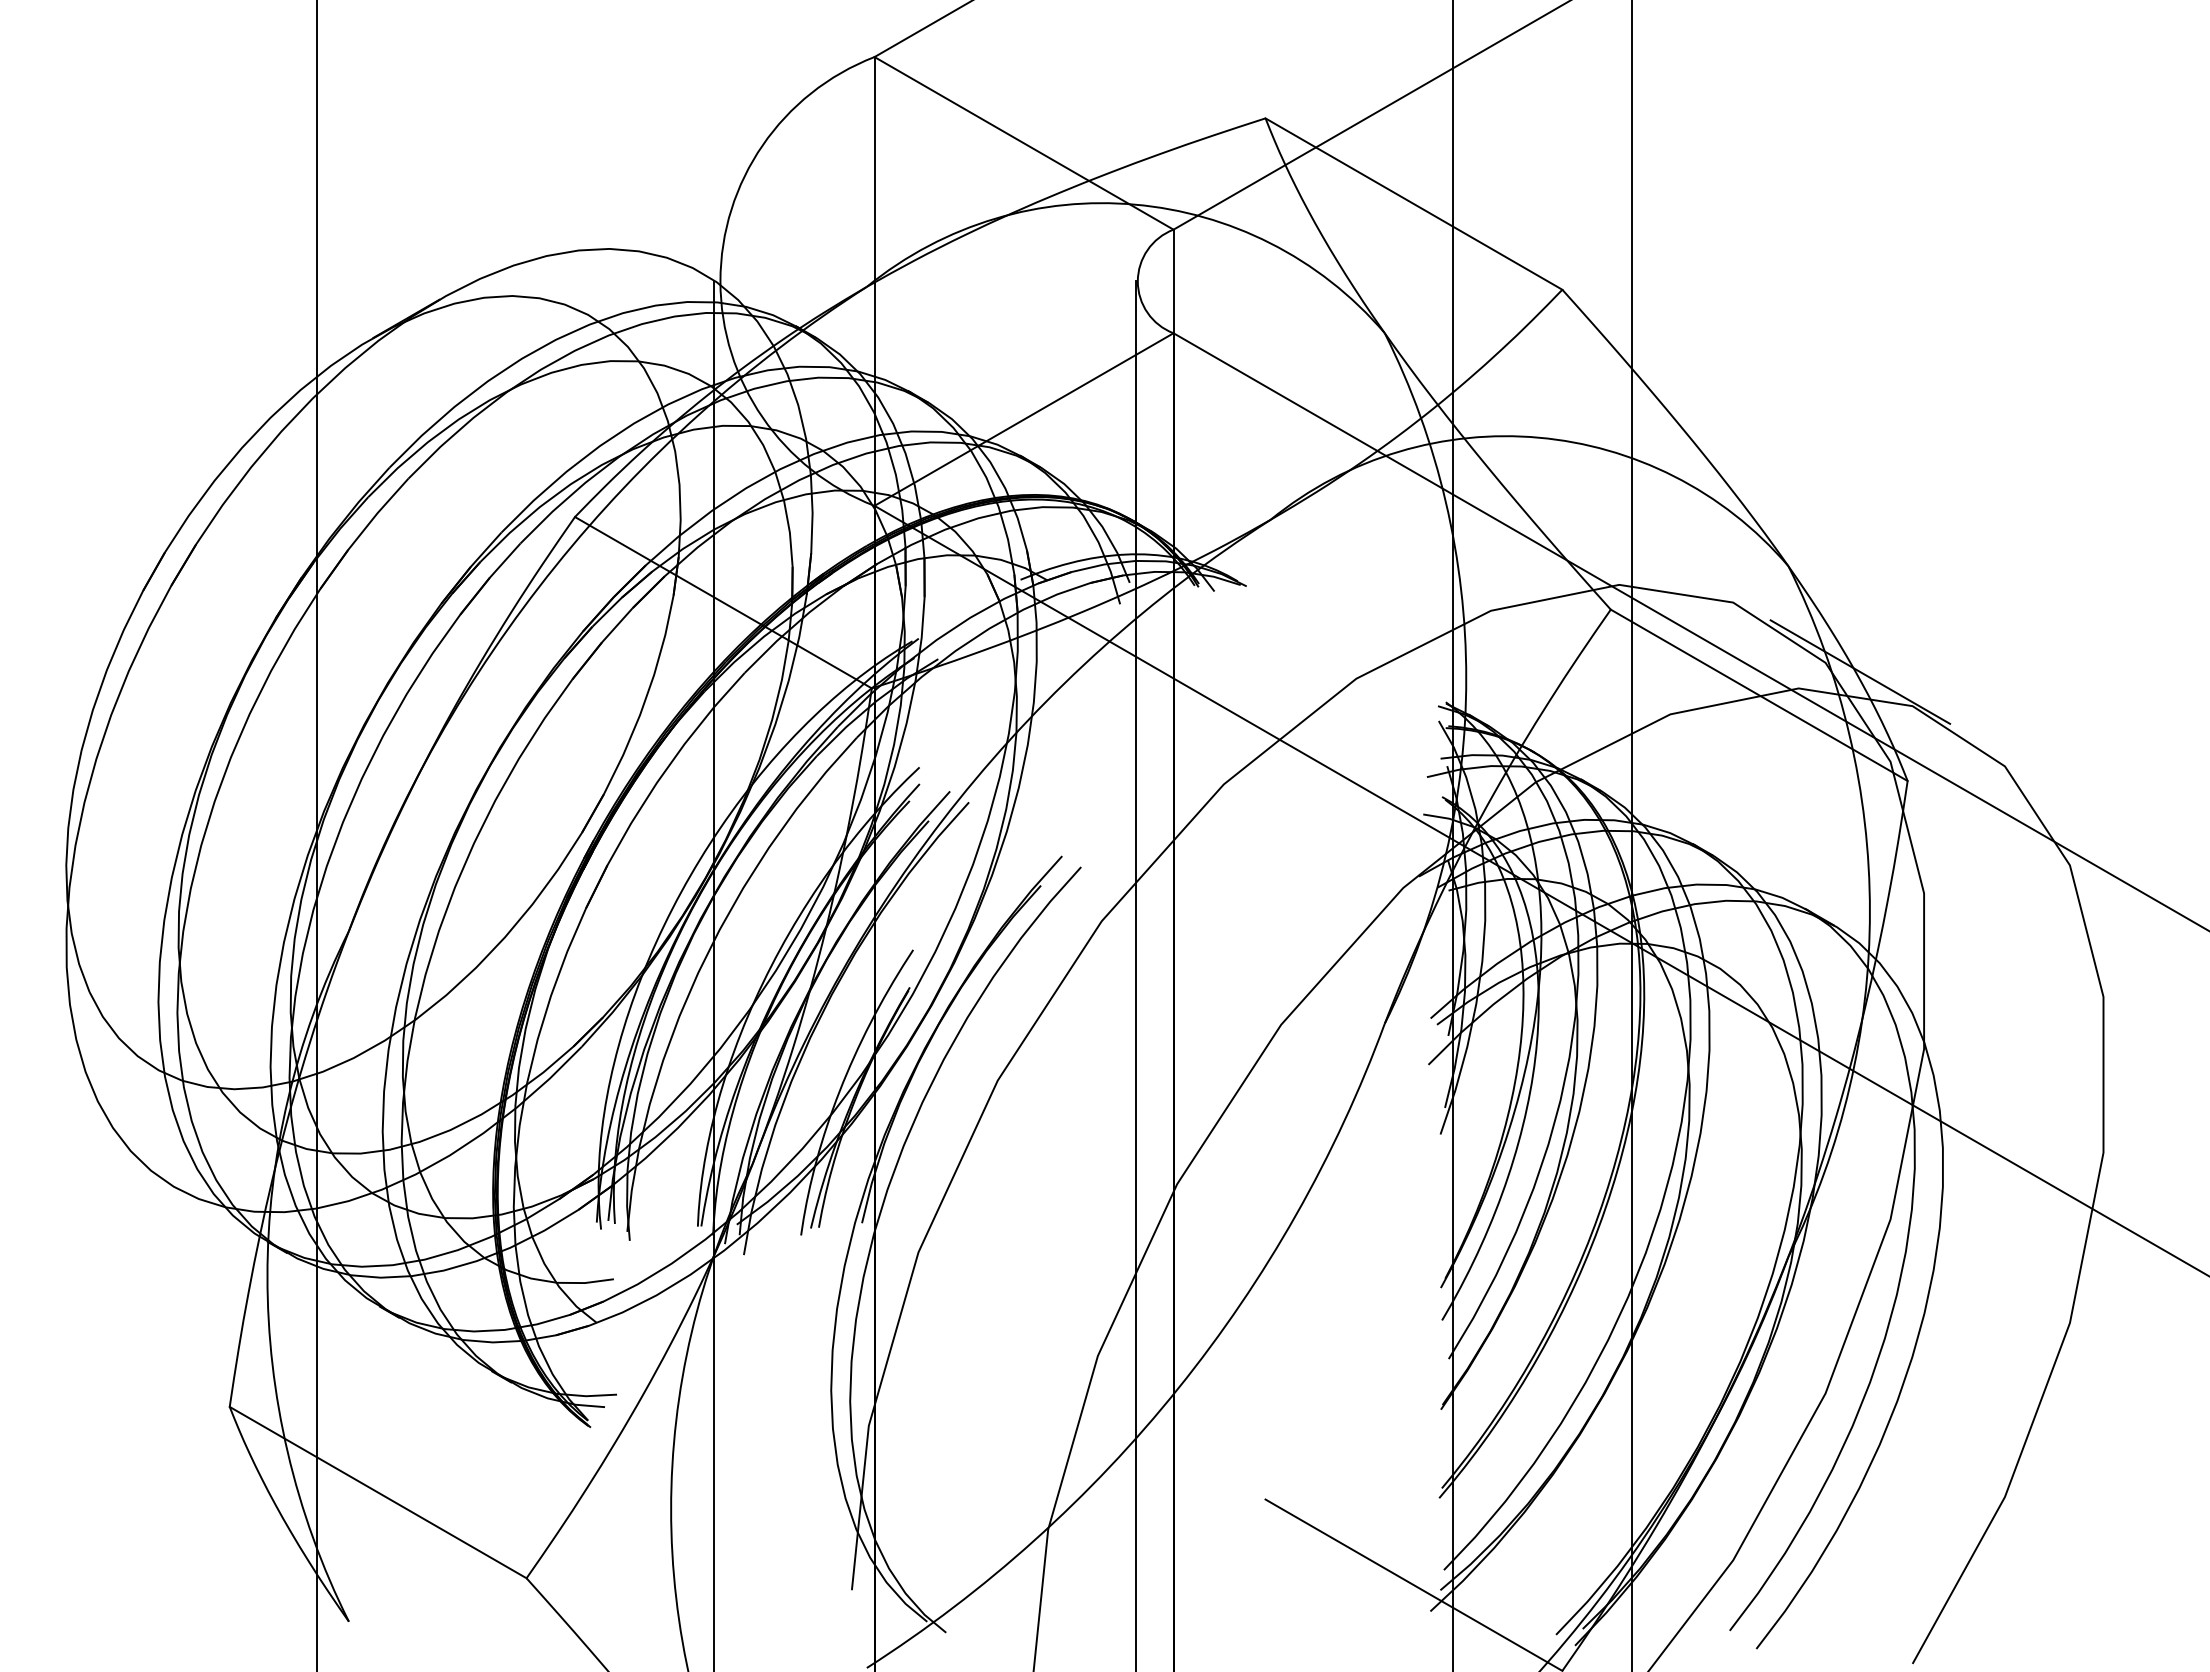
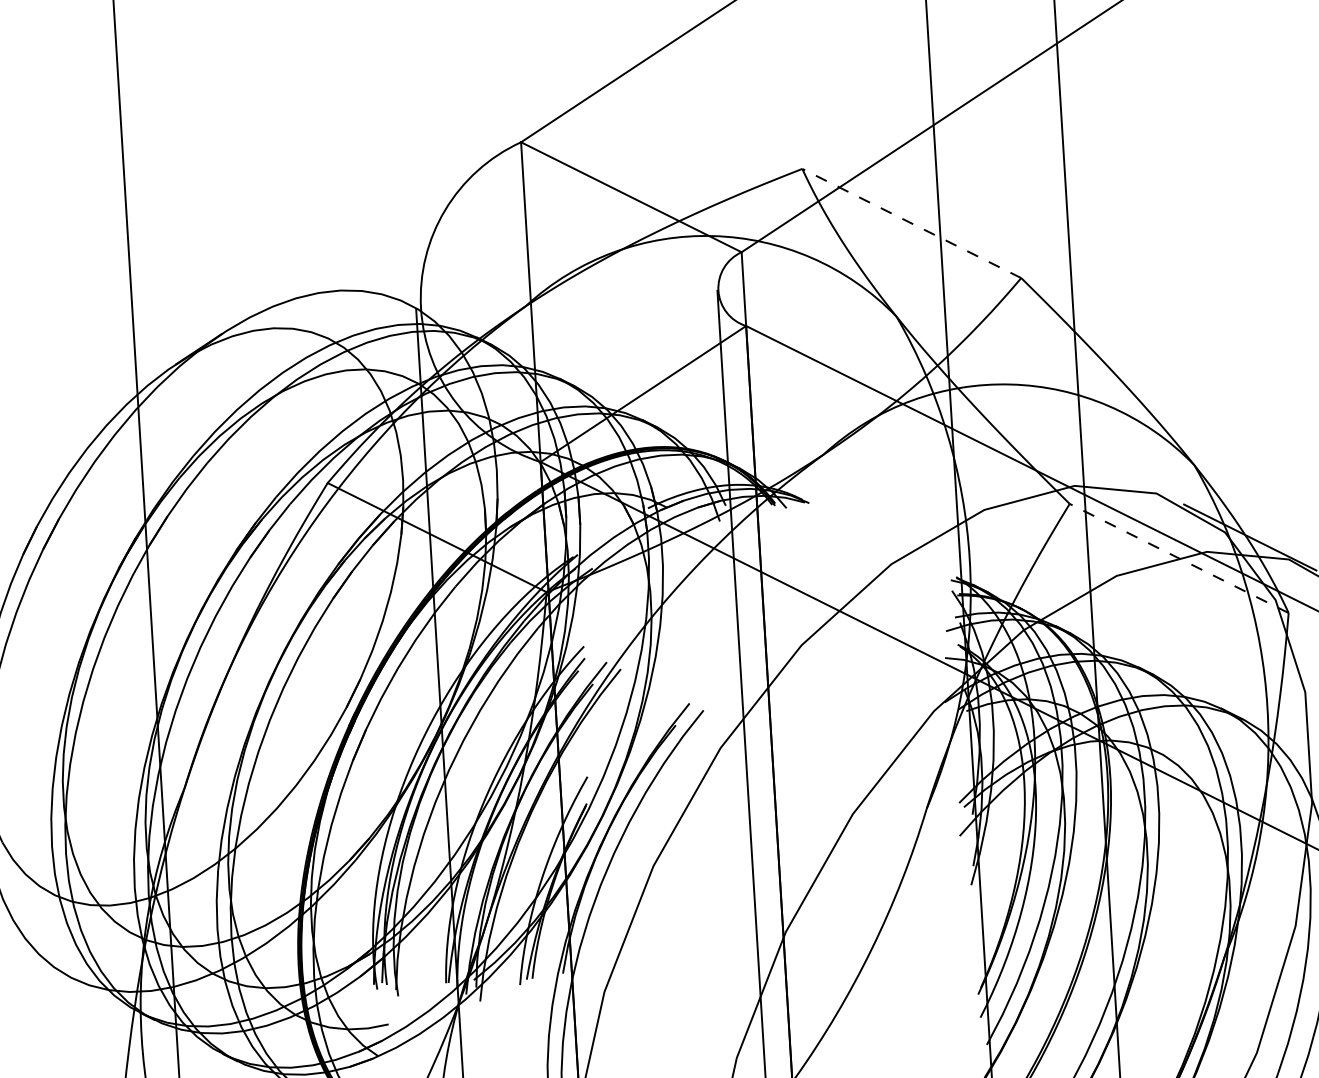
line: (1413, 203) -> (911, 223), solid -> dashed
line: (1758, 695) -> (1178, 558), solid -> dashed

